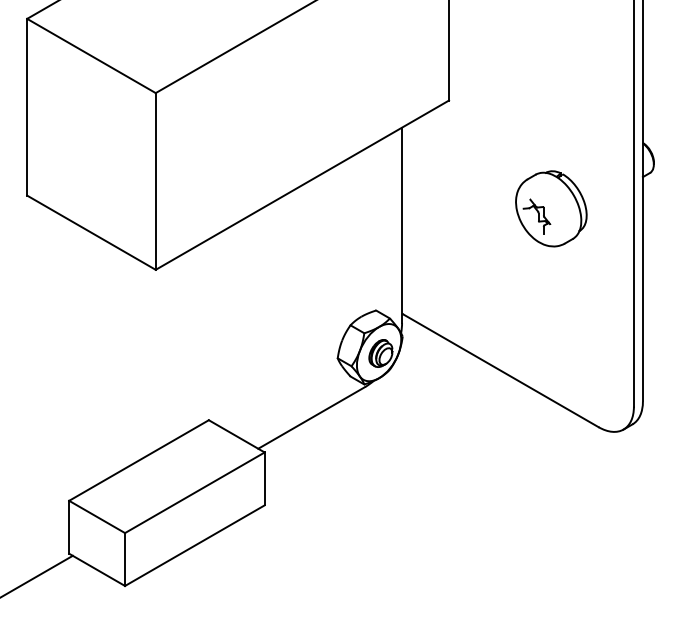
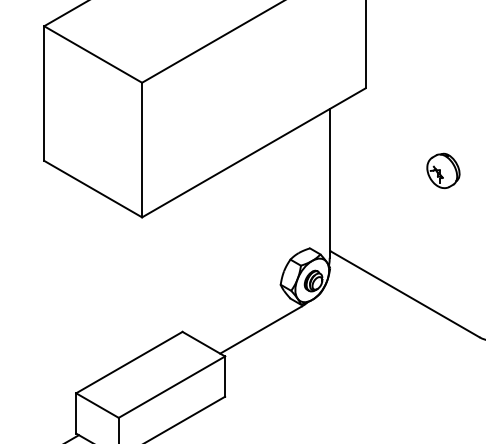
part: (551, 208) -> (443, 170), size x0.6

